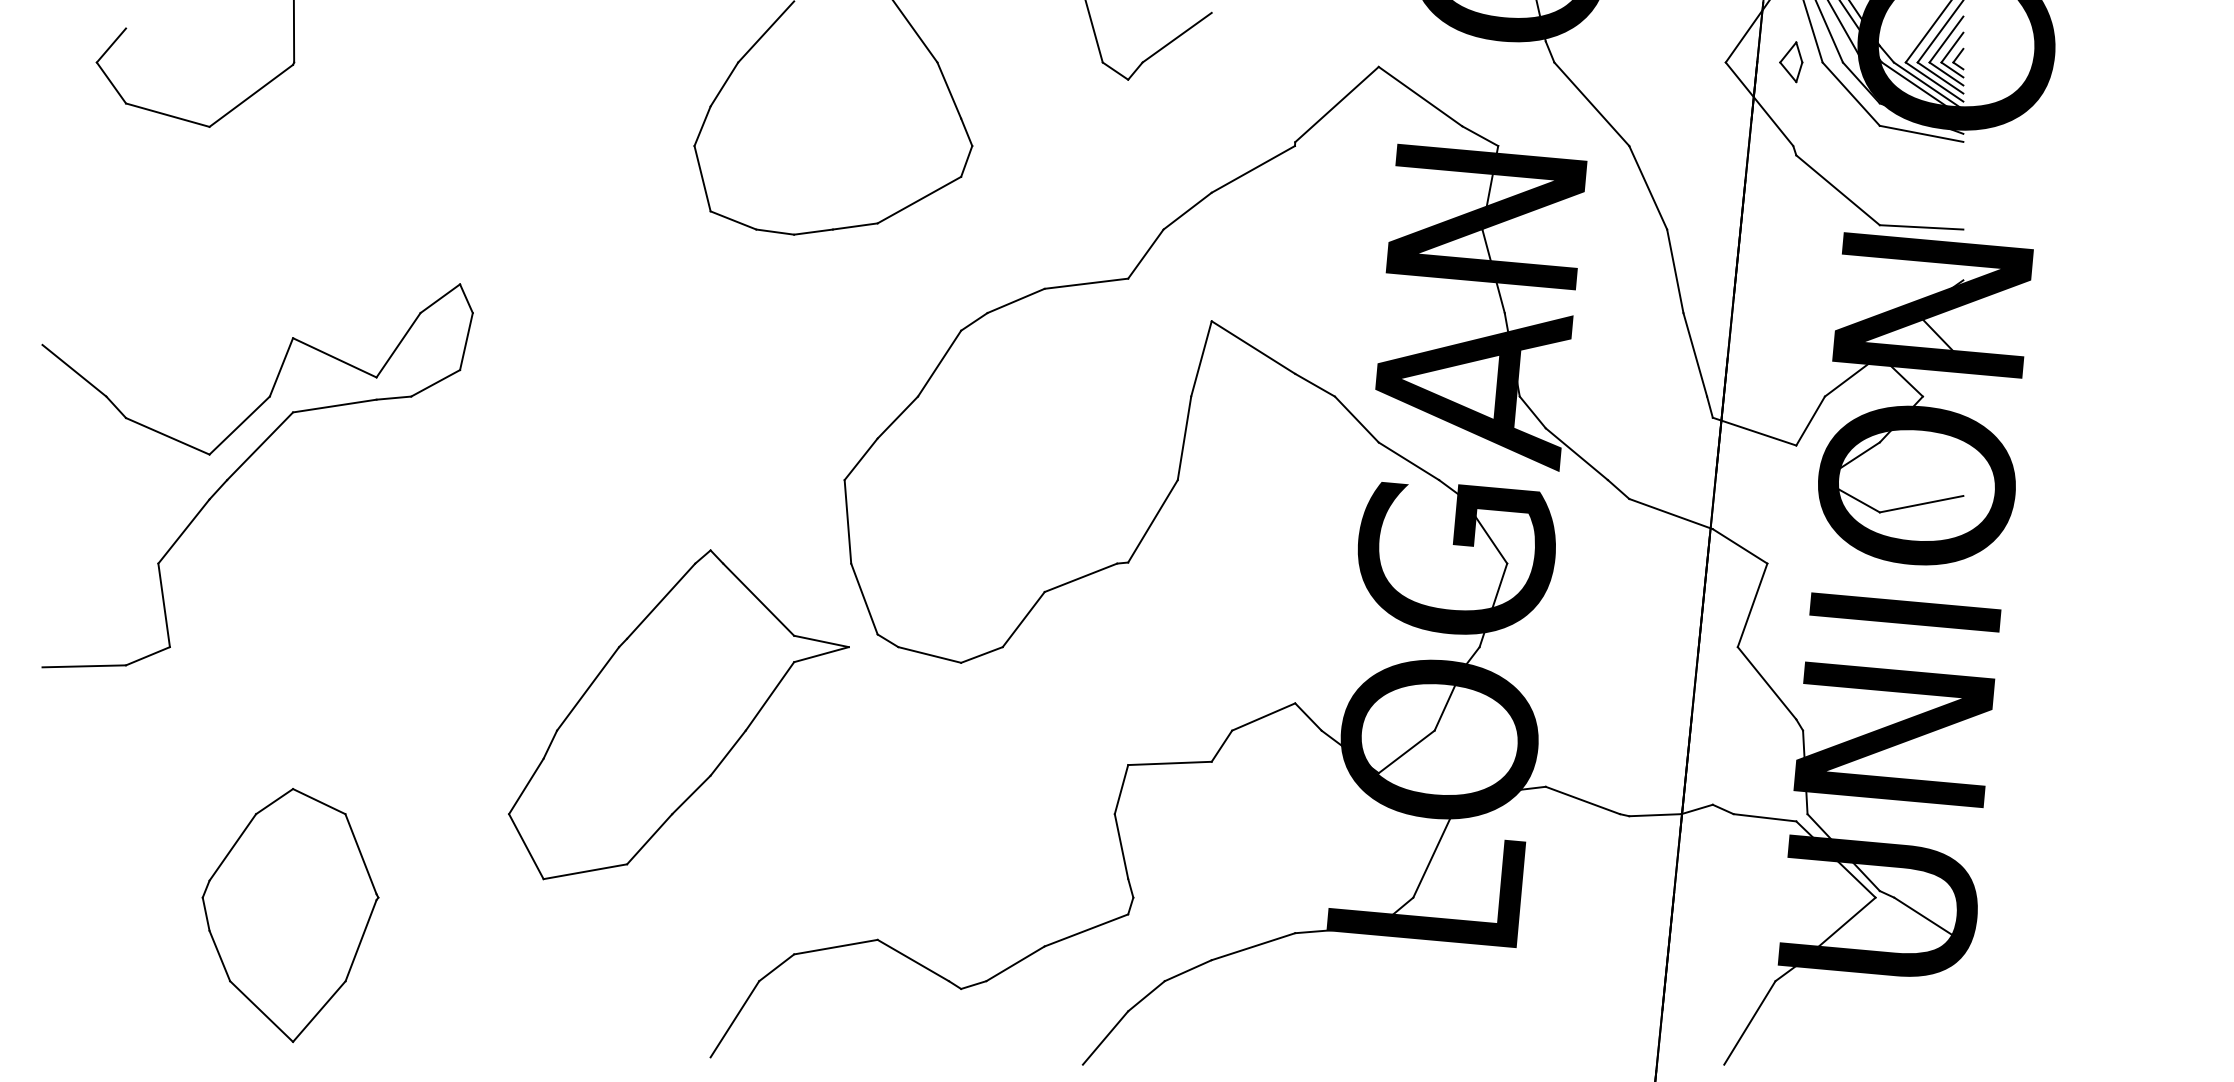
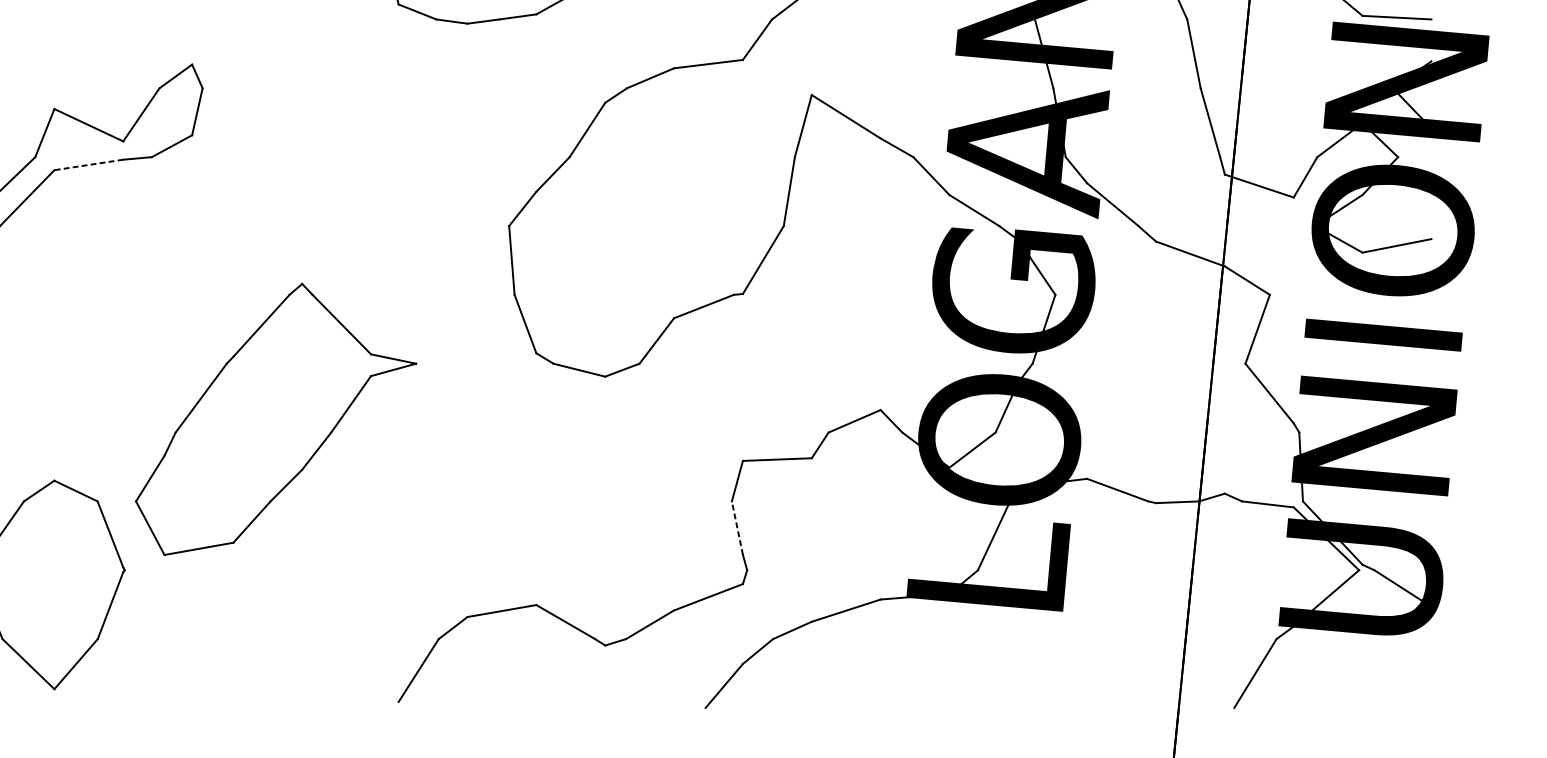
line: (334, 406) -> (88, 165), solid -> dashed
part: (678, 714) -> (275, 419), moved
line: (1121, 846) -> (737, 528), solid -> dashed

